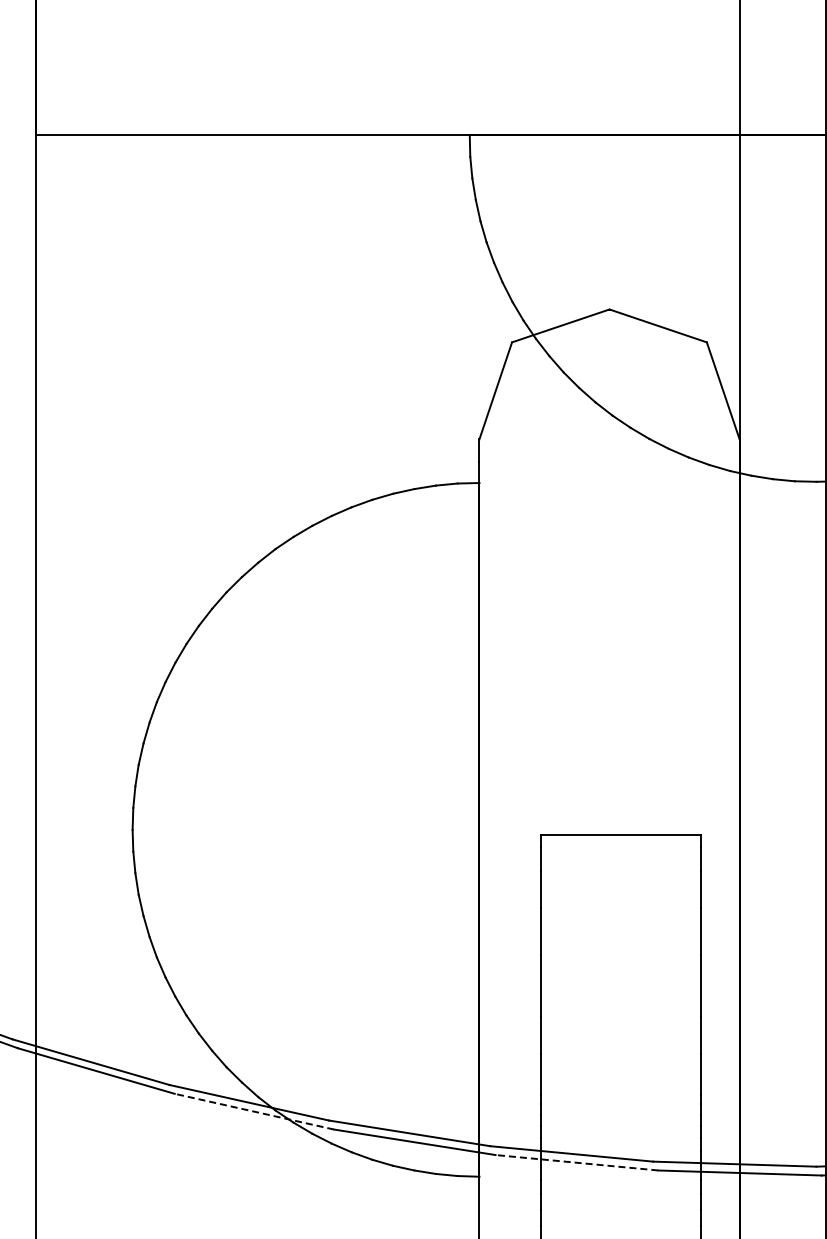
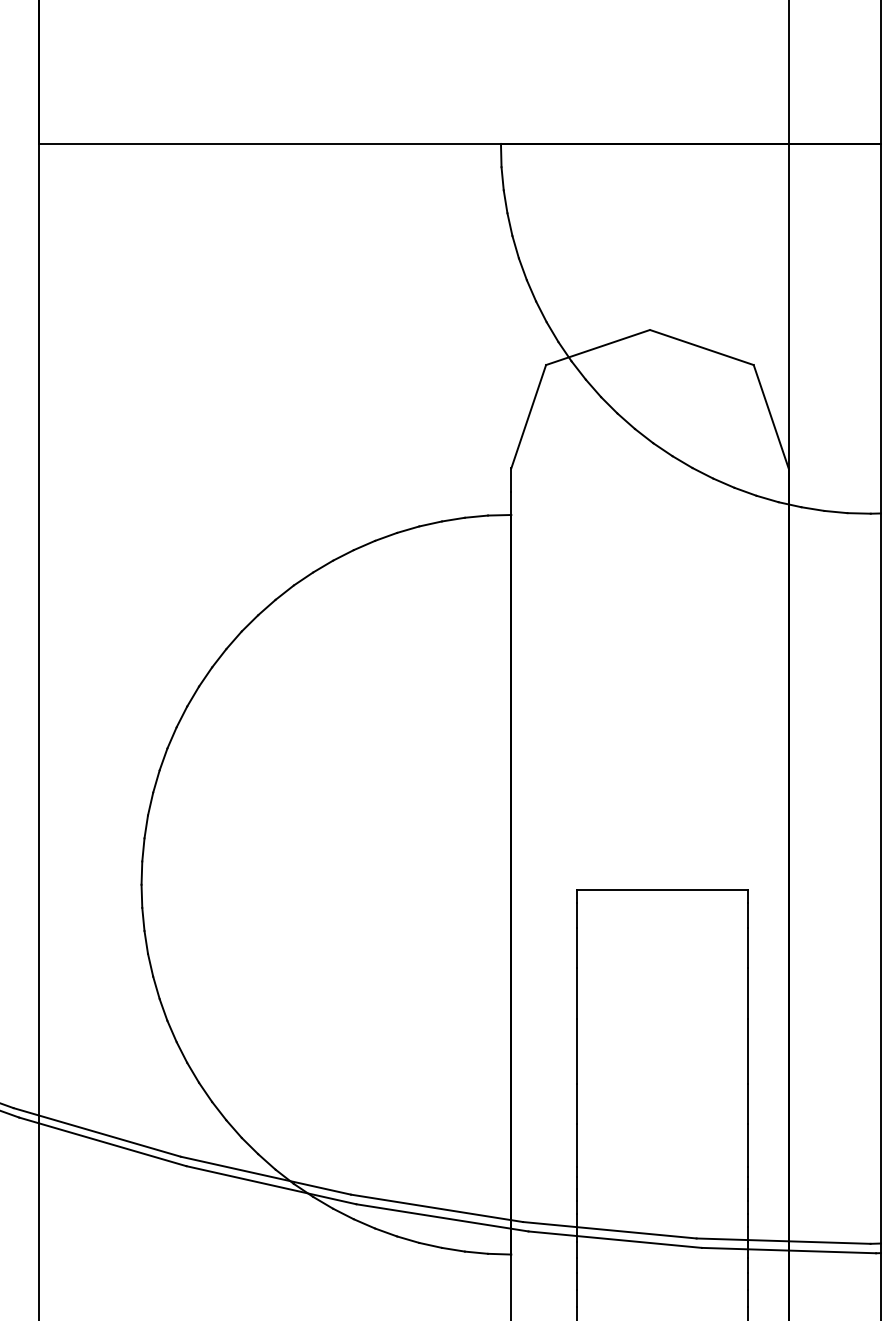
line: (254, 1111) -> (271, 1185), dashed -> solid
line: (576, 1162) -> (614, 1239), dashed -> solid

